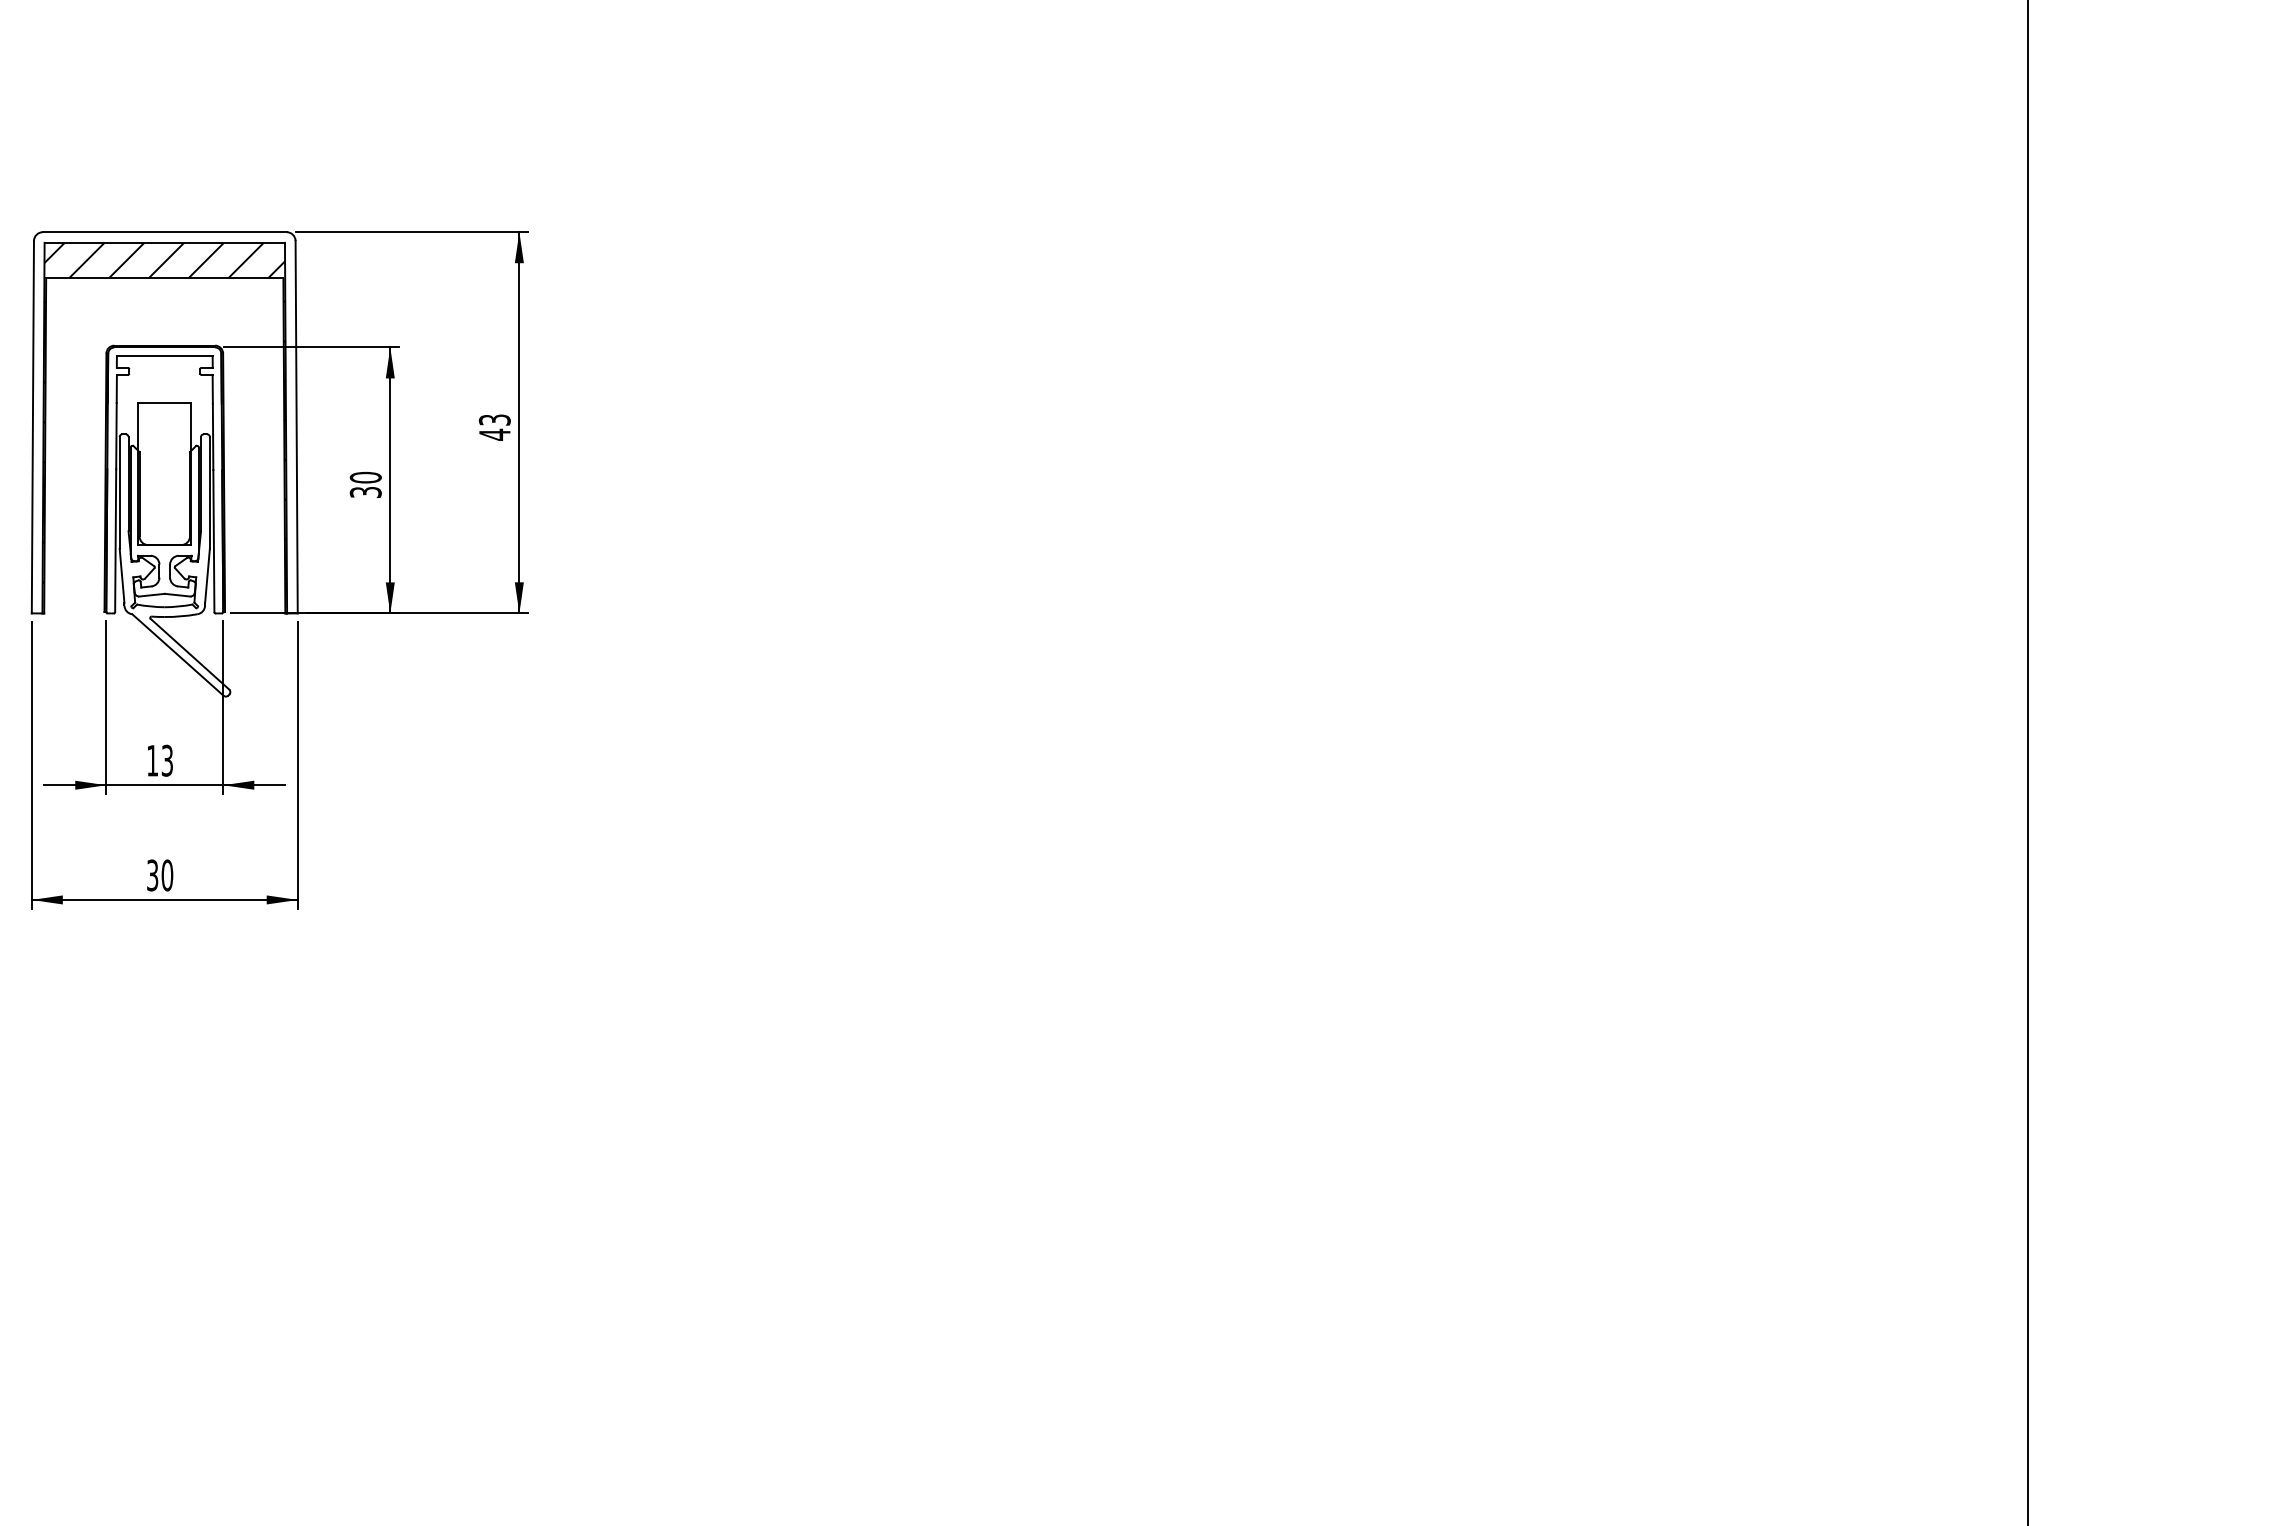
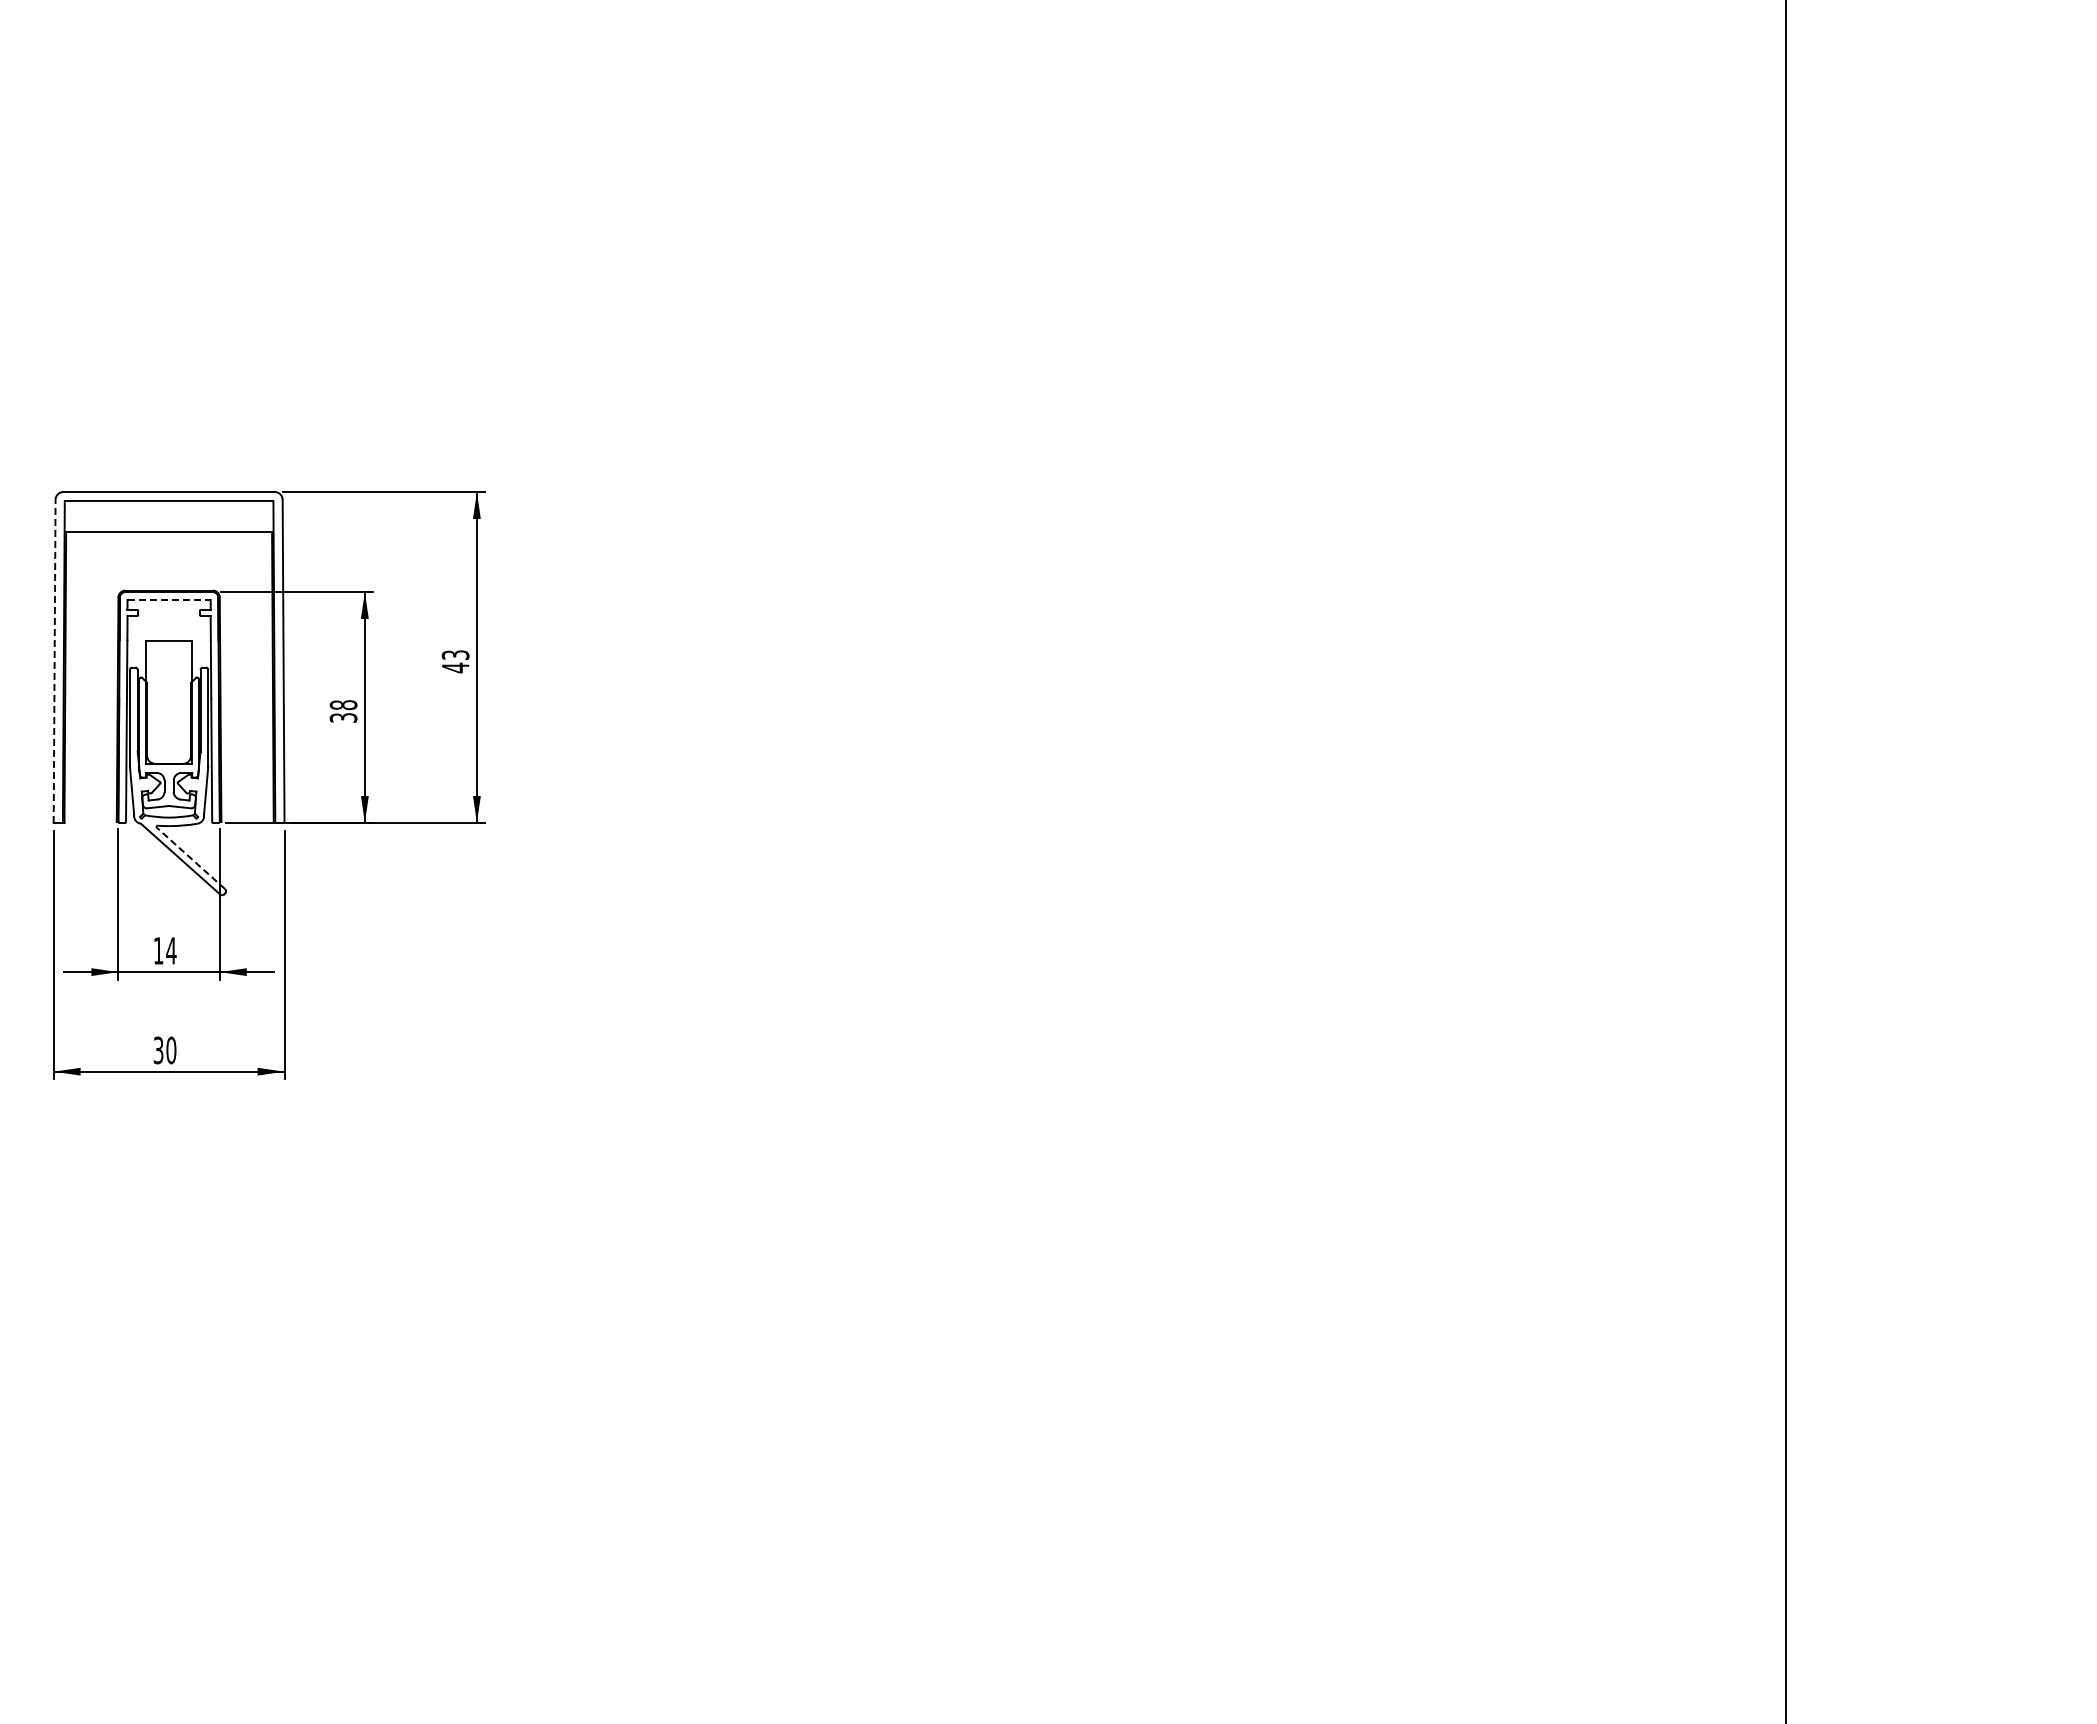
line: (165, 355) -> (169, 599), solid -> dashed
hatch: (165, 412) -> (169, 648), removed
line: (32, 427) -> (54, 661), solid -> dashed
text: (365, 478) -> (343, 705), 30 -> 38
line: (190, 654) -> (191, 858), solid -> dashed
text: (167, 760) -> (171, 950), 13 -> 14

